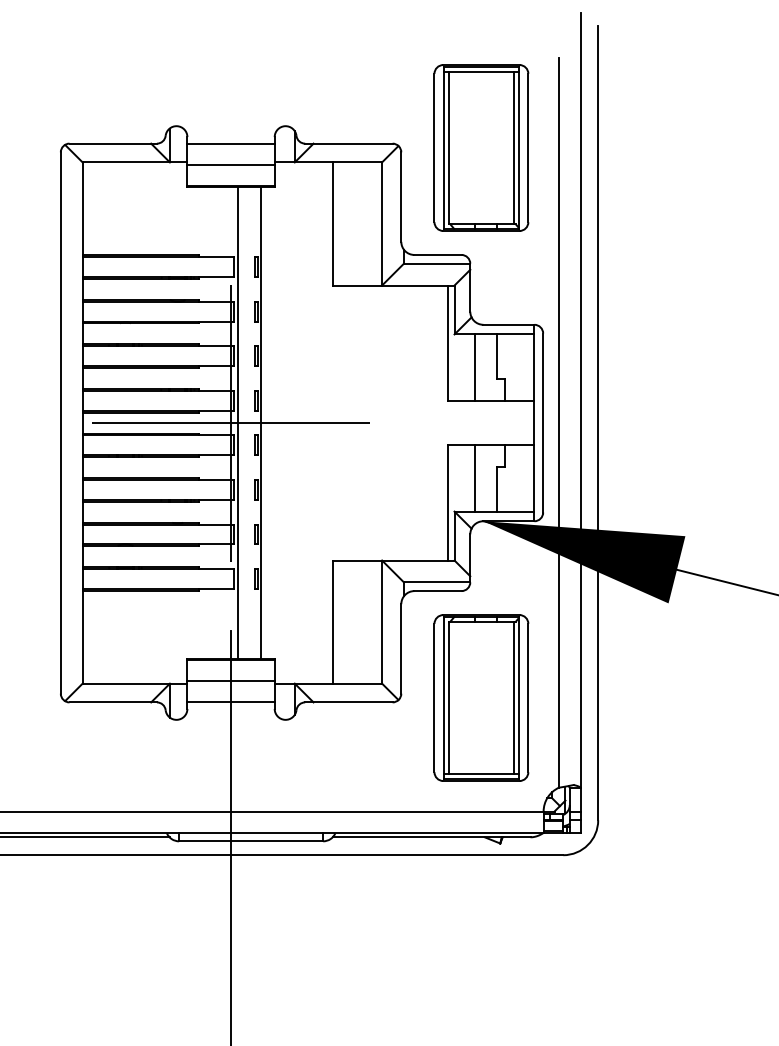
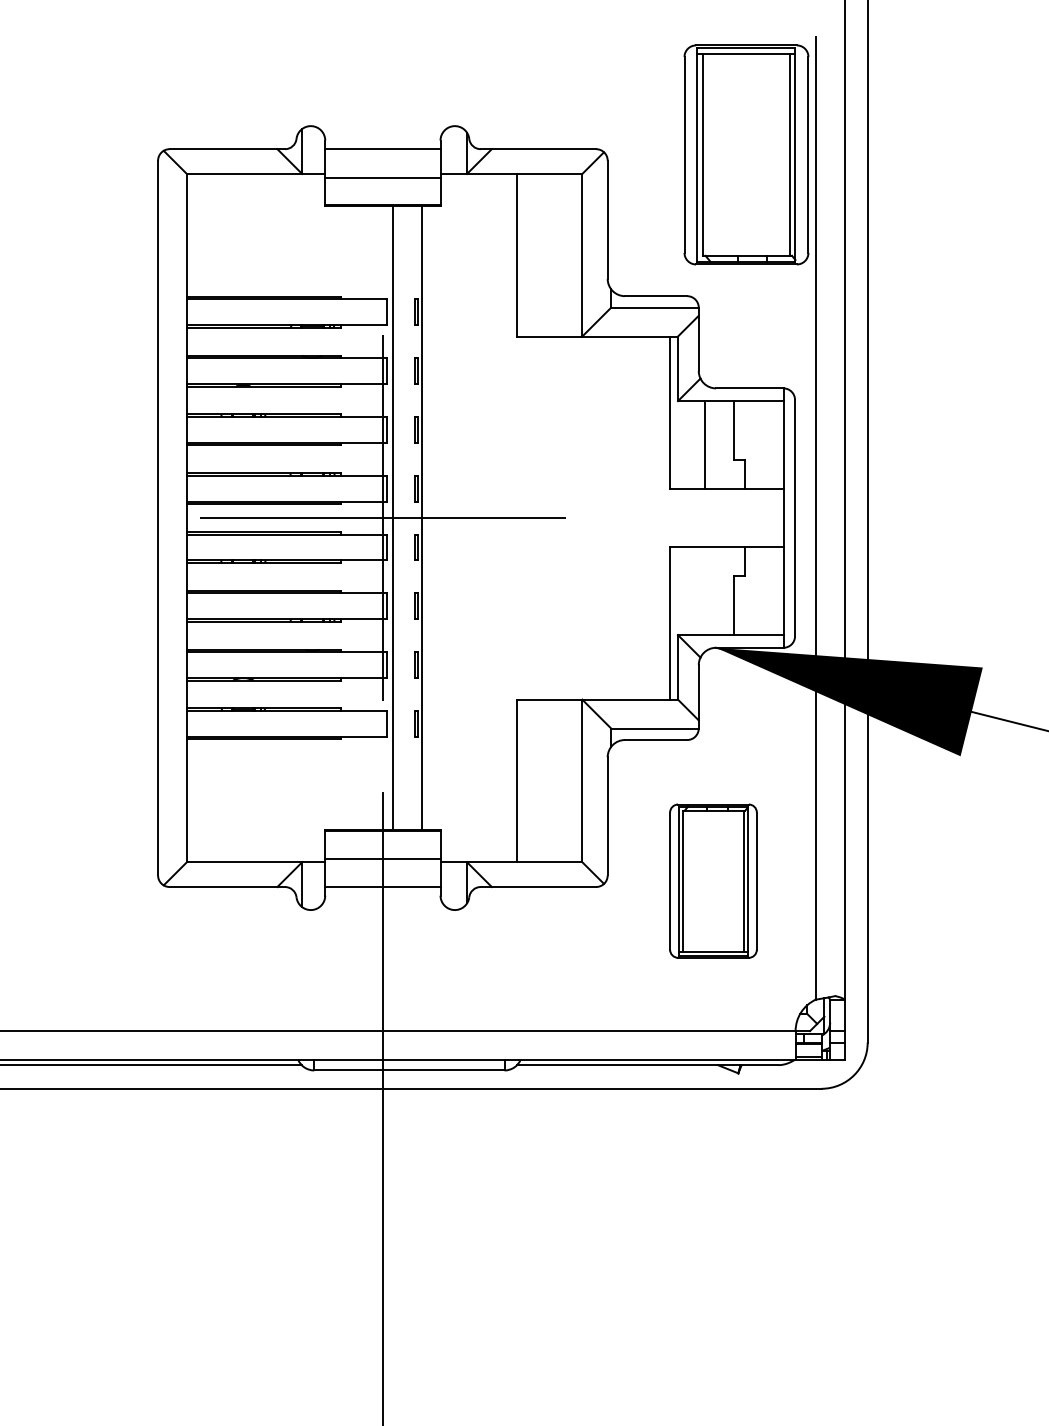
part: (481, 147) -> (746, 154), moved
line: (474, 477) -> (704, 590), removed
part: (481, 697) -> (713, 880), size x0.7

